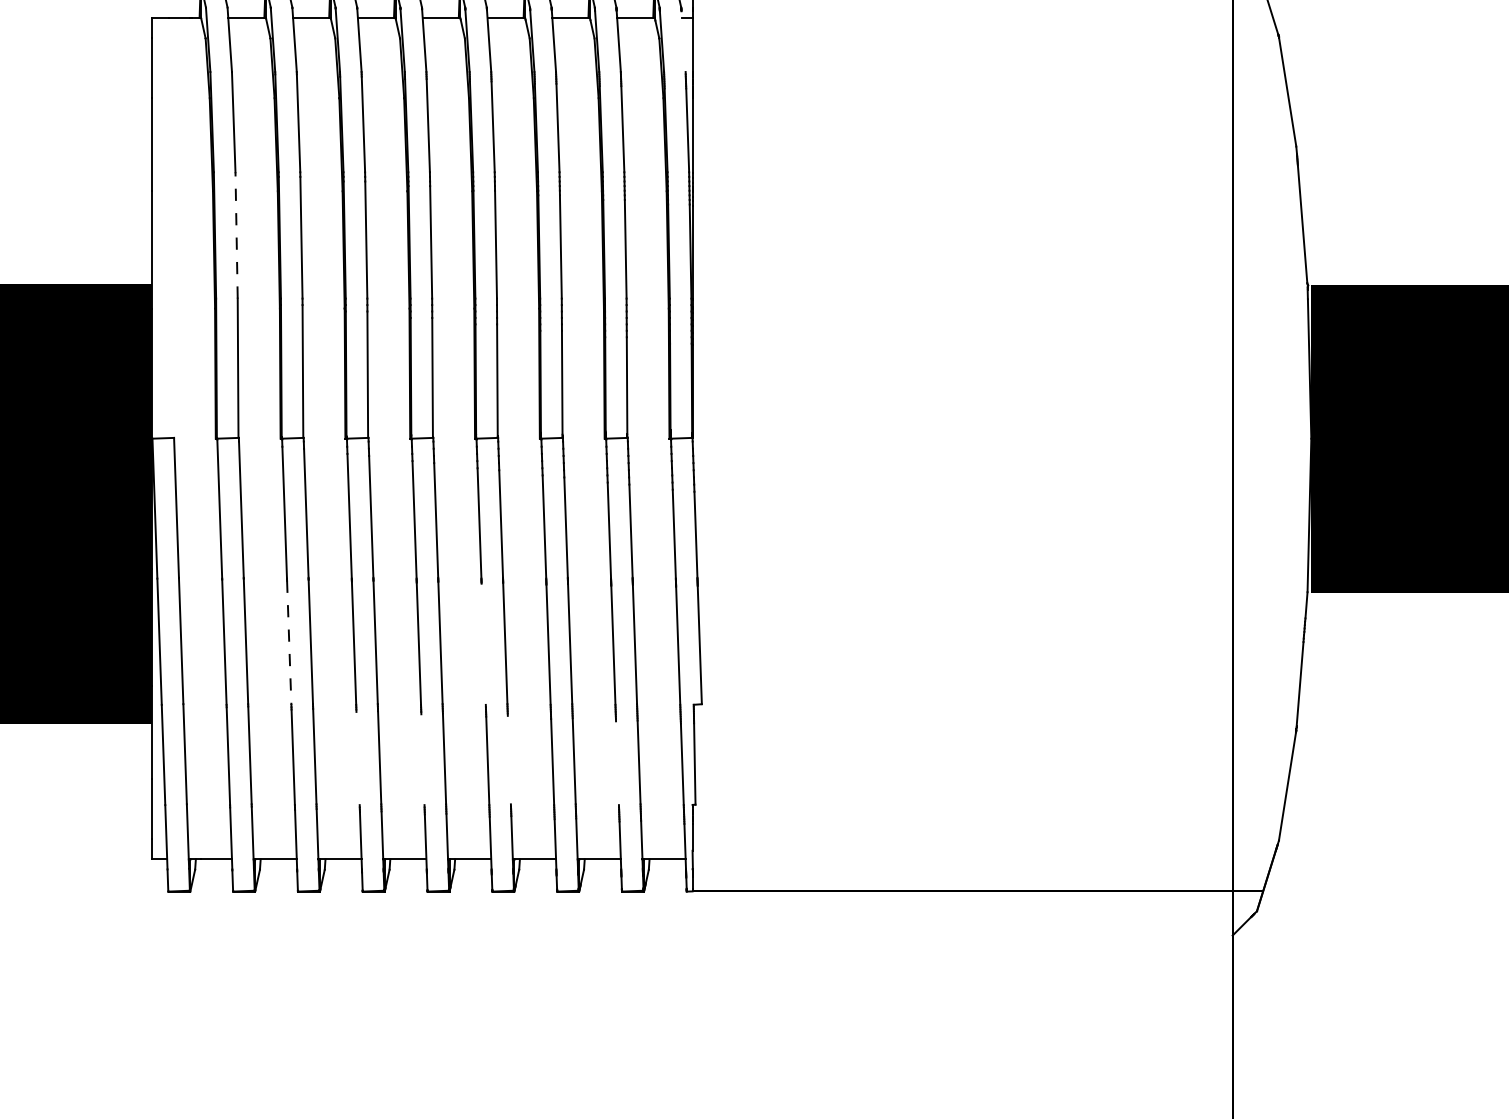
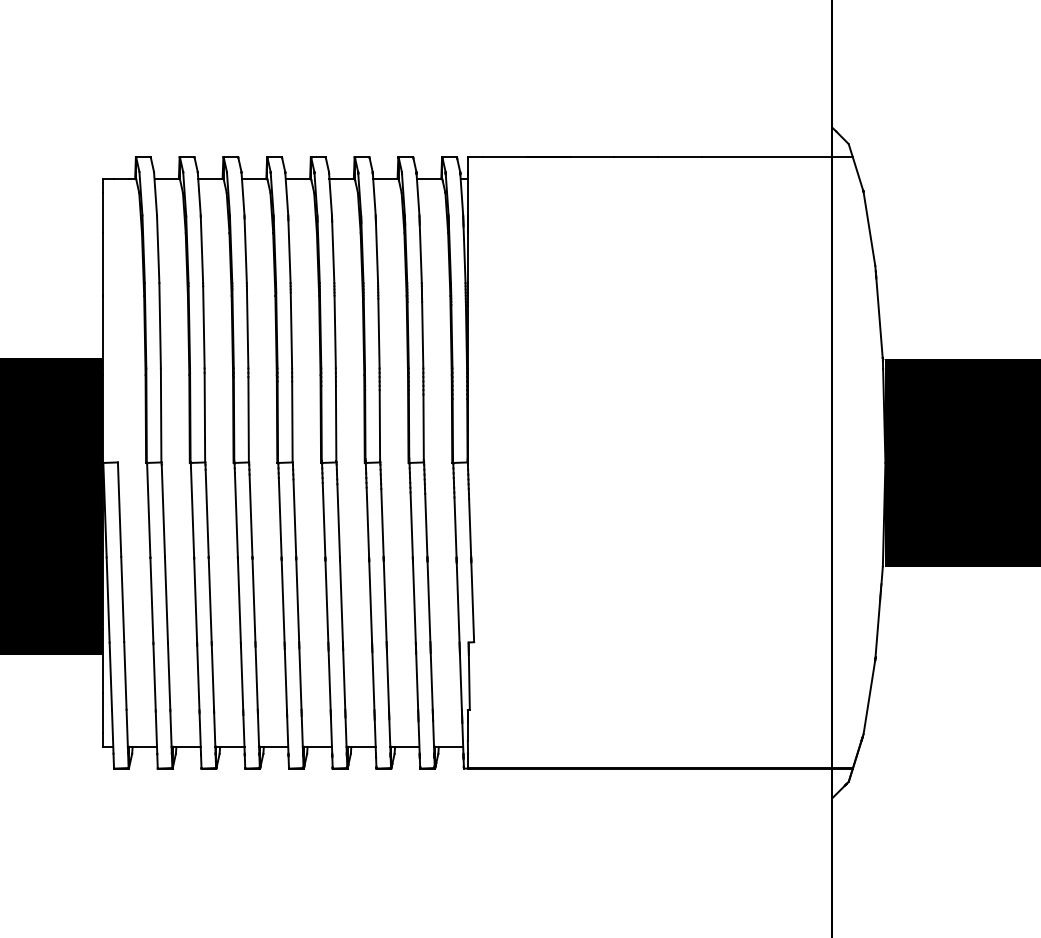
line: (683, 40) -> (461, 194), added
line: (237, 234) -> (160, 325), dashed -> solid
line: (289, 642) -> (195, 600), dashed -> solid
line: (483, 643) -> (326, 601), added
line: (358, 758) -> (242, 678), added
line: (422, 759) -> (285, 679), added
line: (509, 759) -> (344, 679), added
line: (617, 762) -> (417, 681), added

